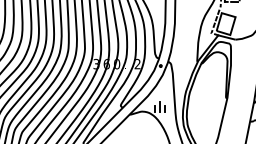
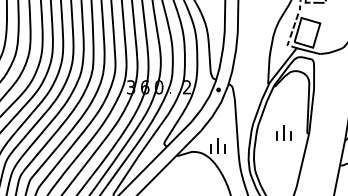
part: (208, 97) -> (283, 132), added

